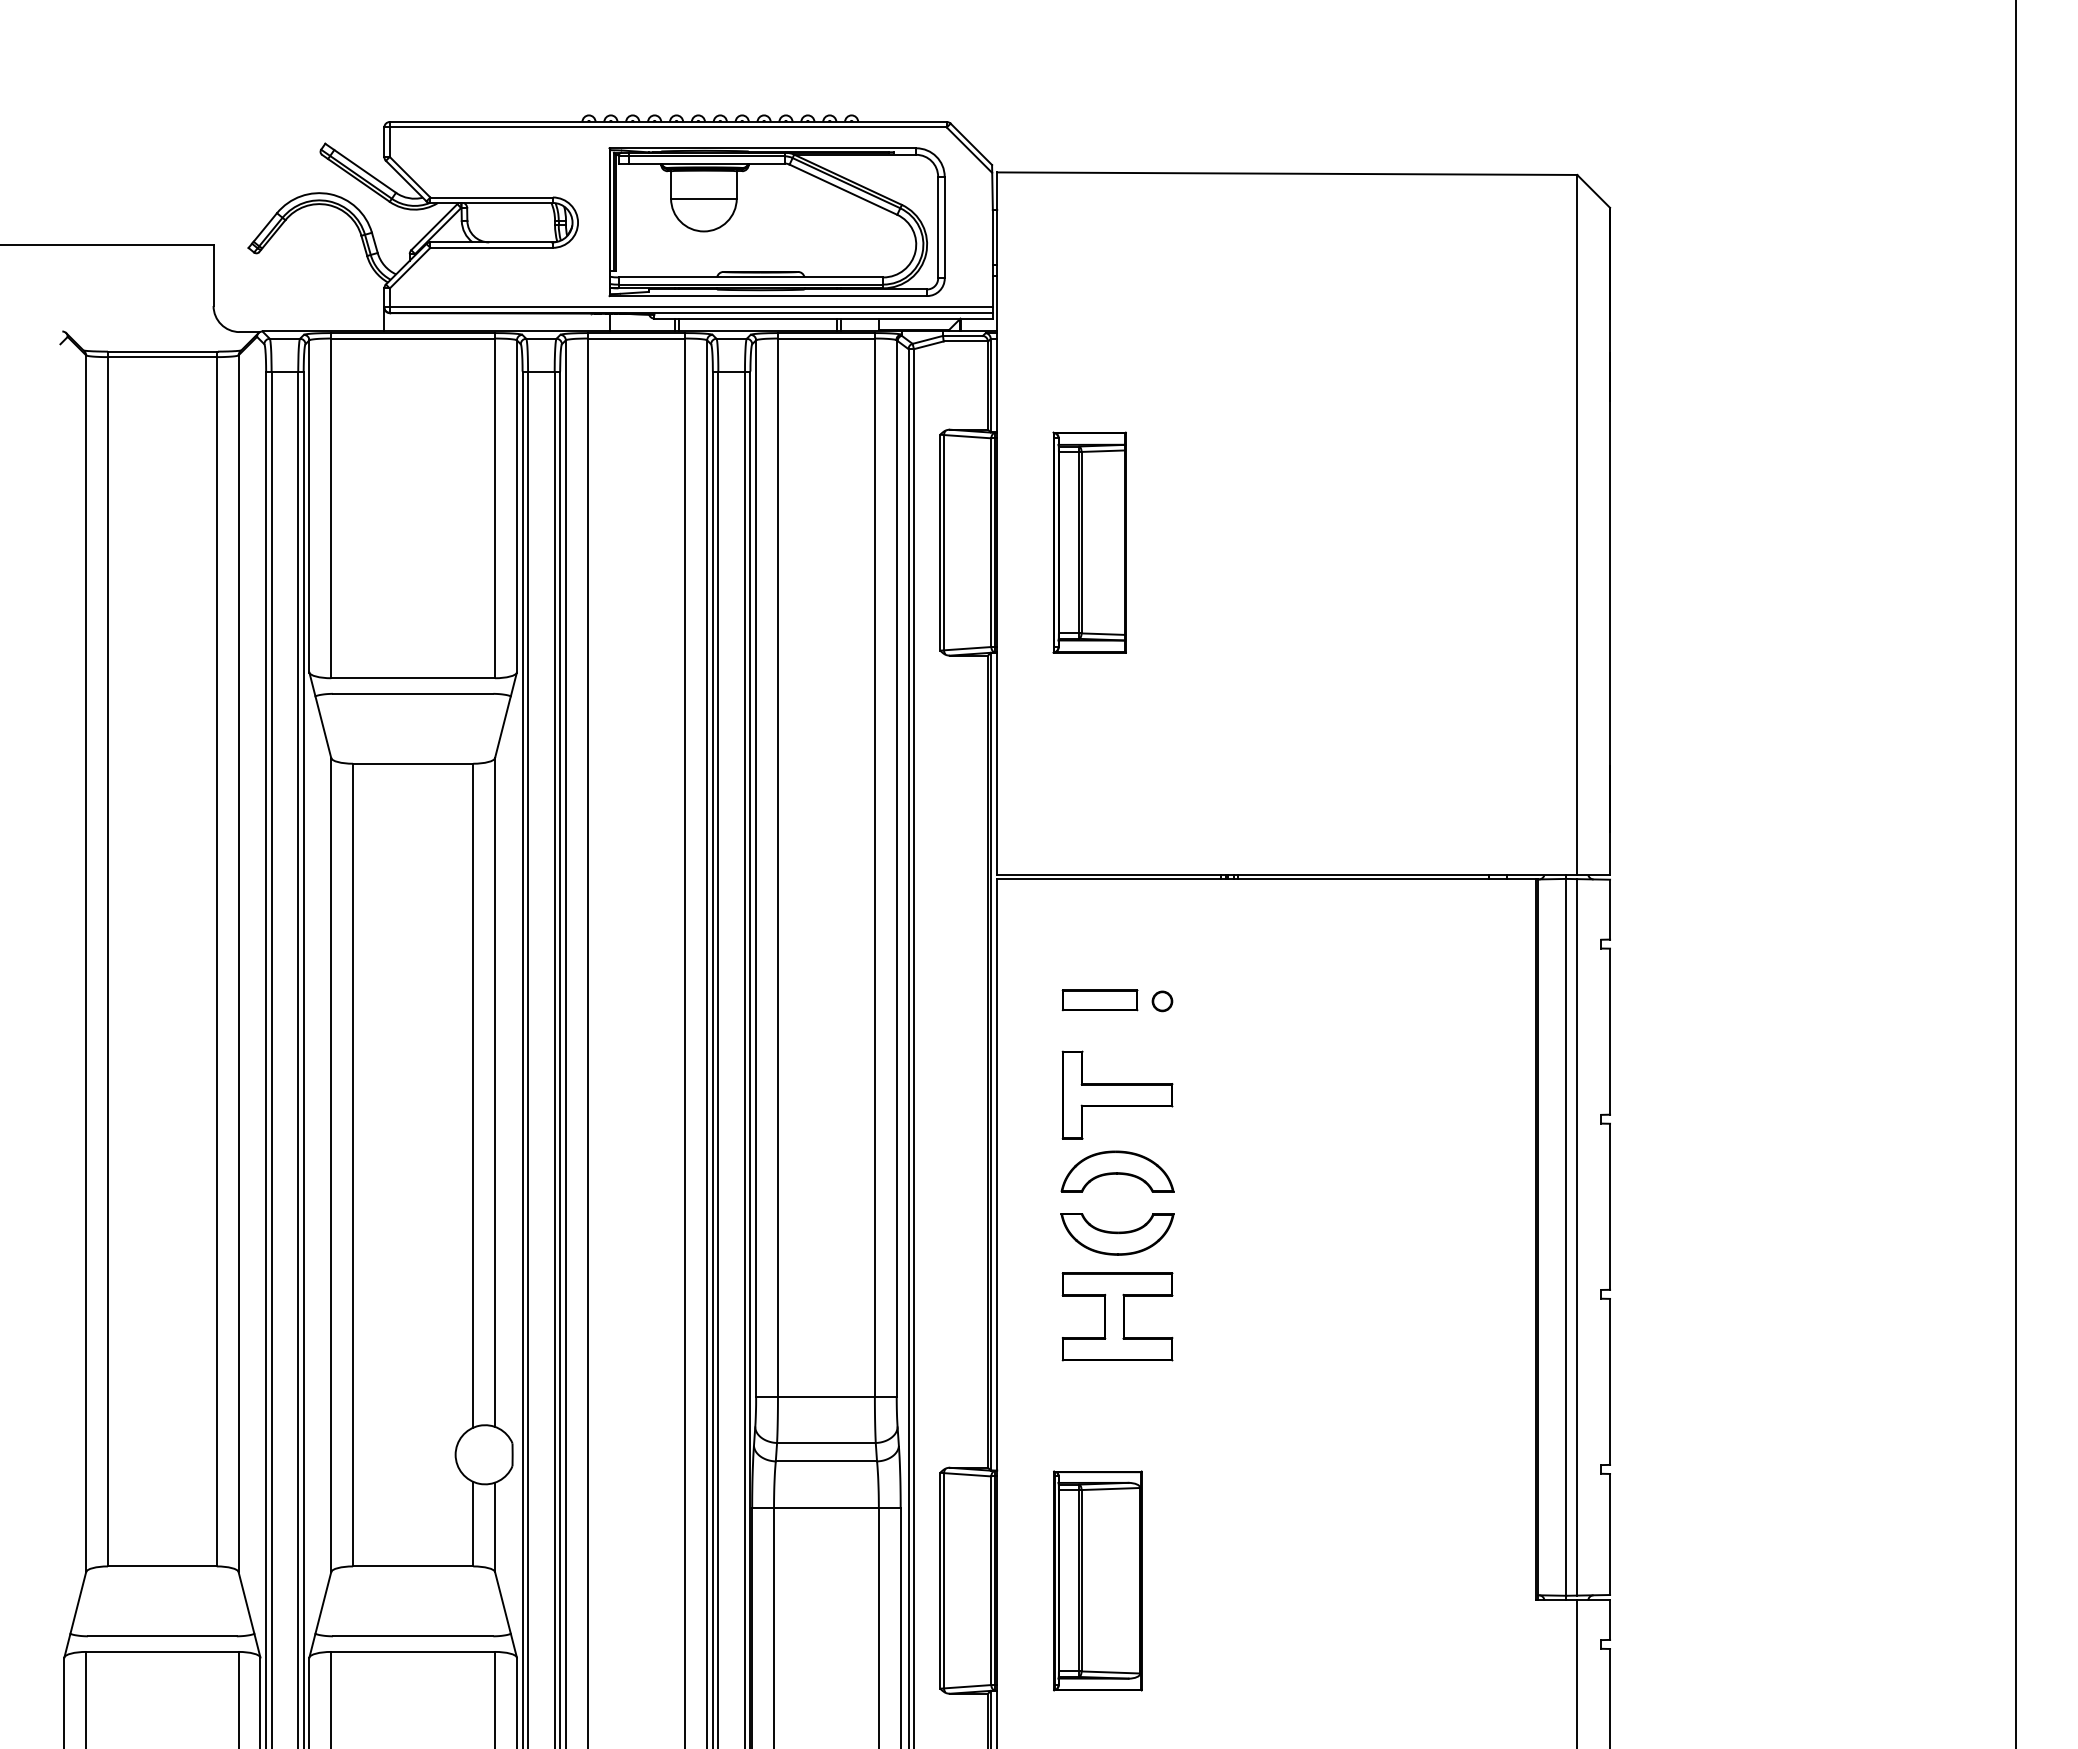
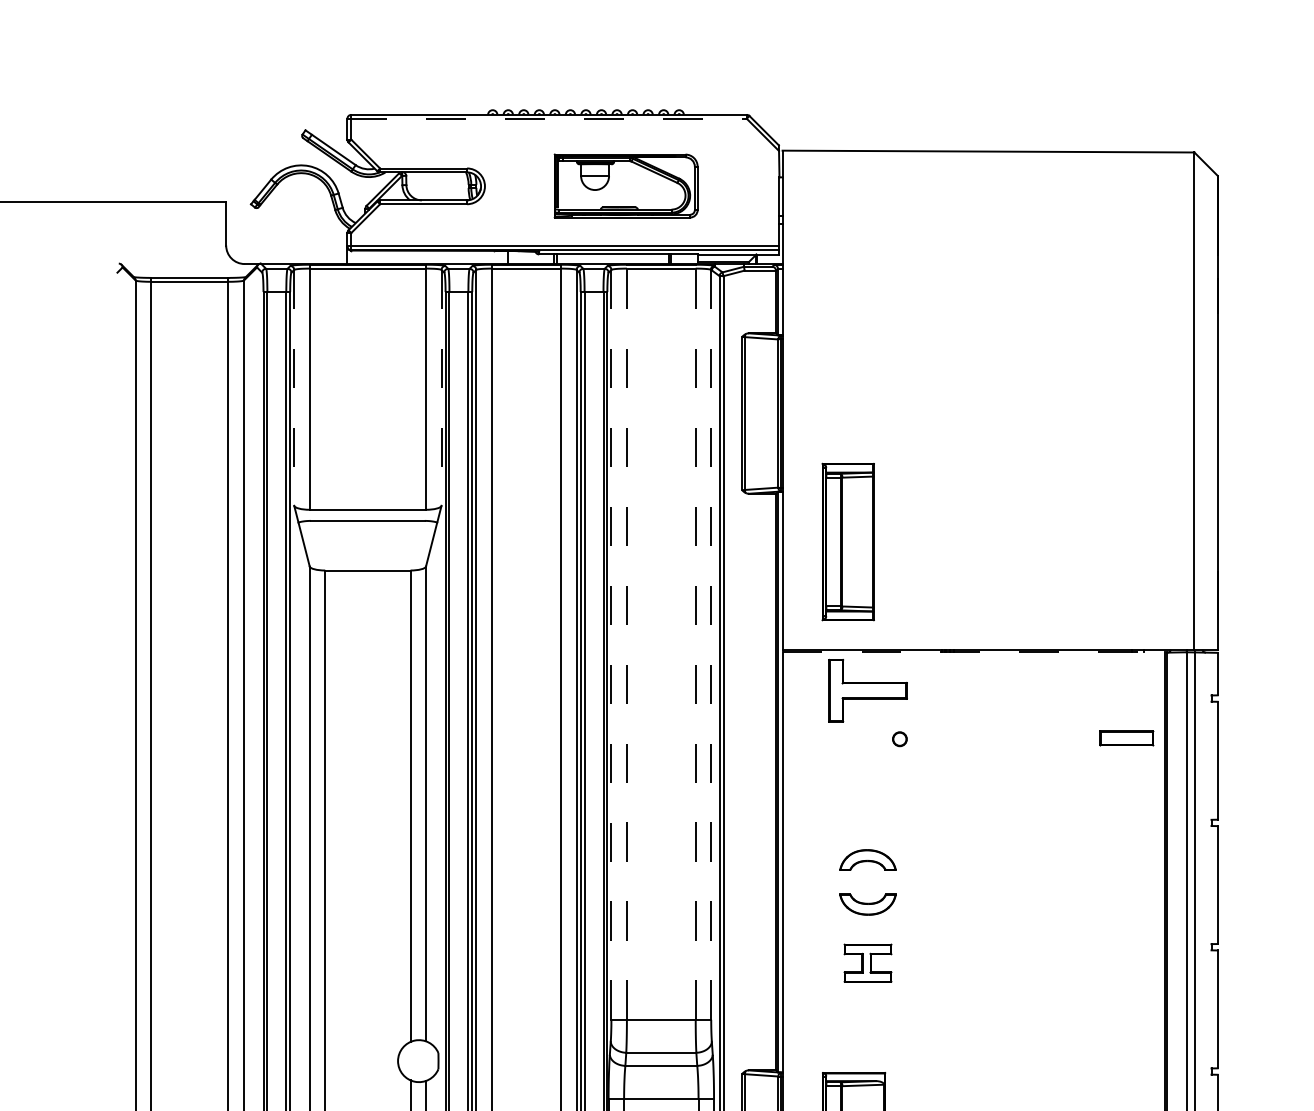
line: (666, 127) -> (547, 118), solid -> dashed
part: (776, 222) -> (625, 186), size x0.6
line: (309, 506) -> (294, 387), solid -> dashed
line: (516, 506) -> (441, 387), solid -> dashed
part: (1089, 542) -> (848, 541), moved
line: (777, 864) -> (626, 642), solid -> dashed
line: (874, 864) -> (695, 642), solid -> dashed
line: (896, 867) -> (711, 644), solid -> dashed
line: (756, 868) -> (611, 644), solid -> dashed
line: (1267, 879) -> (974, 652), solid -> dashed
part: (1099, 1000) -> (1126, 738), moved
part: (1117, 1094) -> (867, 690), moved
part: (1117, 1171) -> (867, 860), size x0.7
part: (1117, 1234) -> (867, 904), size x0.7
part: (1117, 1316) -> (867, 962), size x0.6

